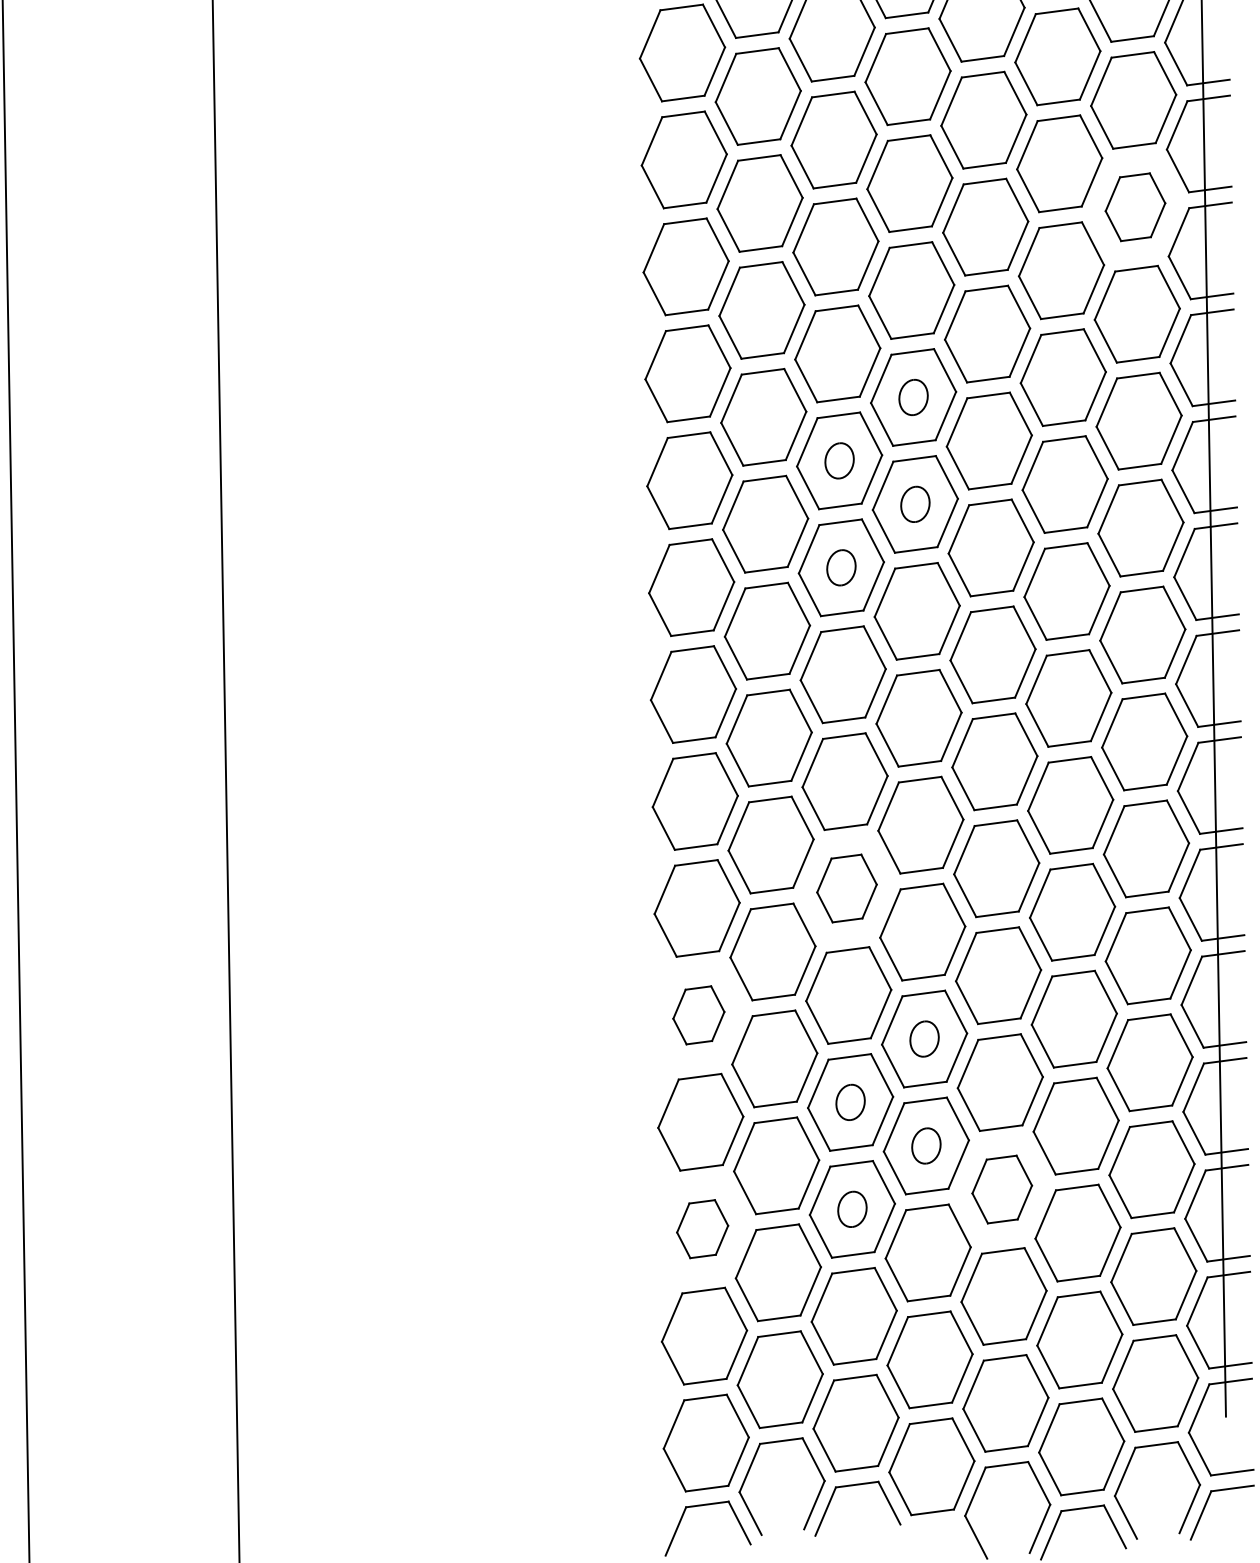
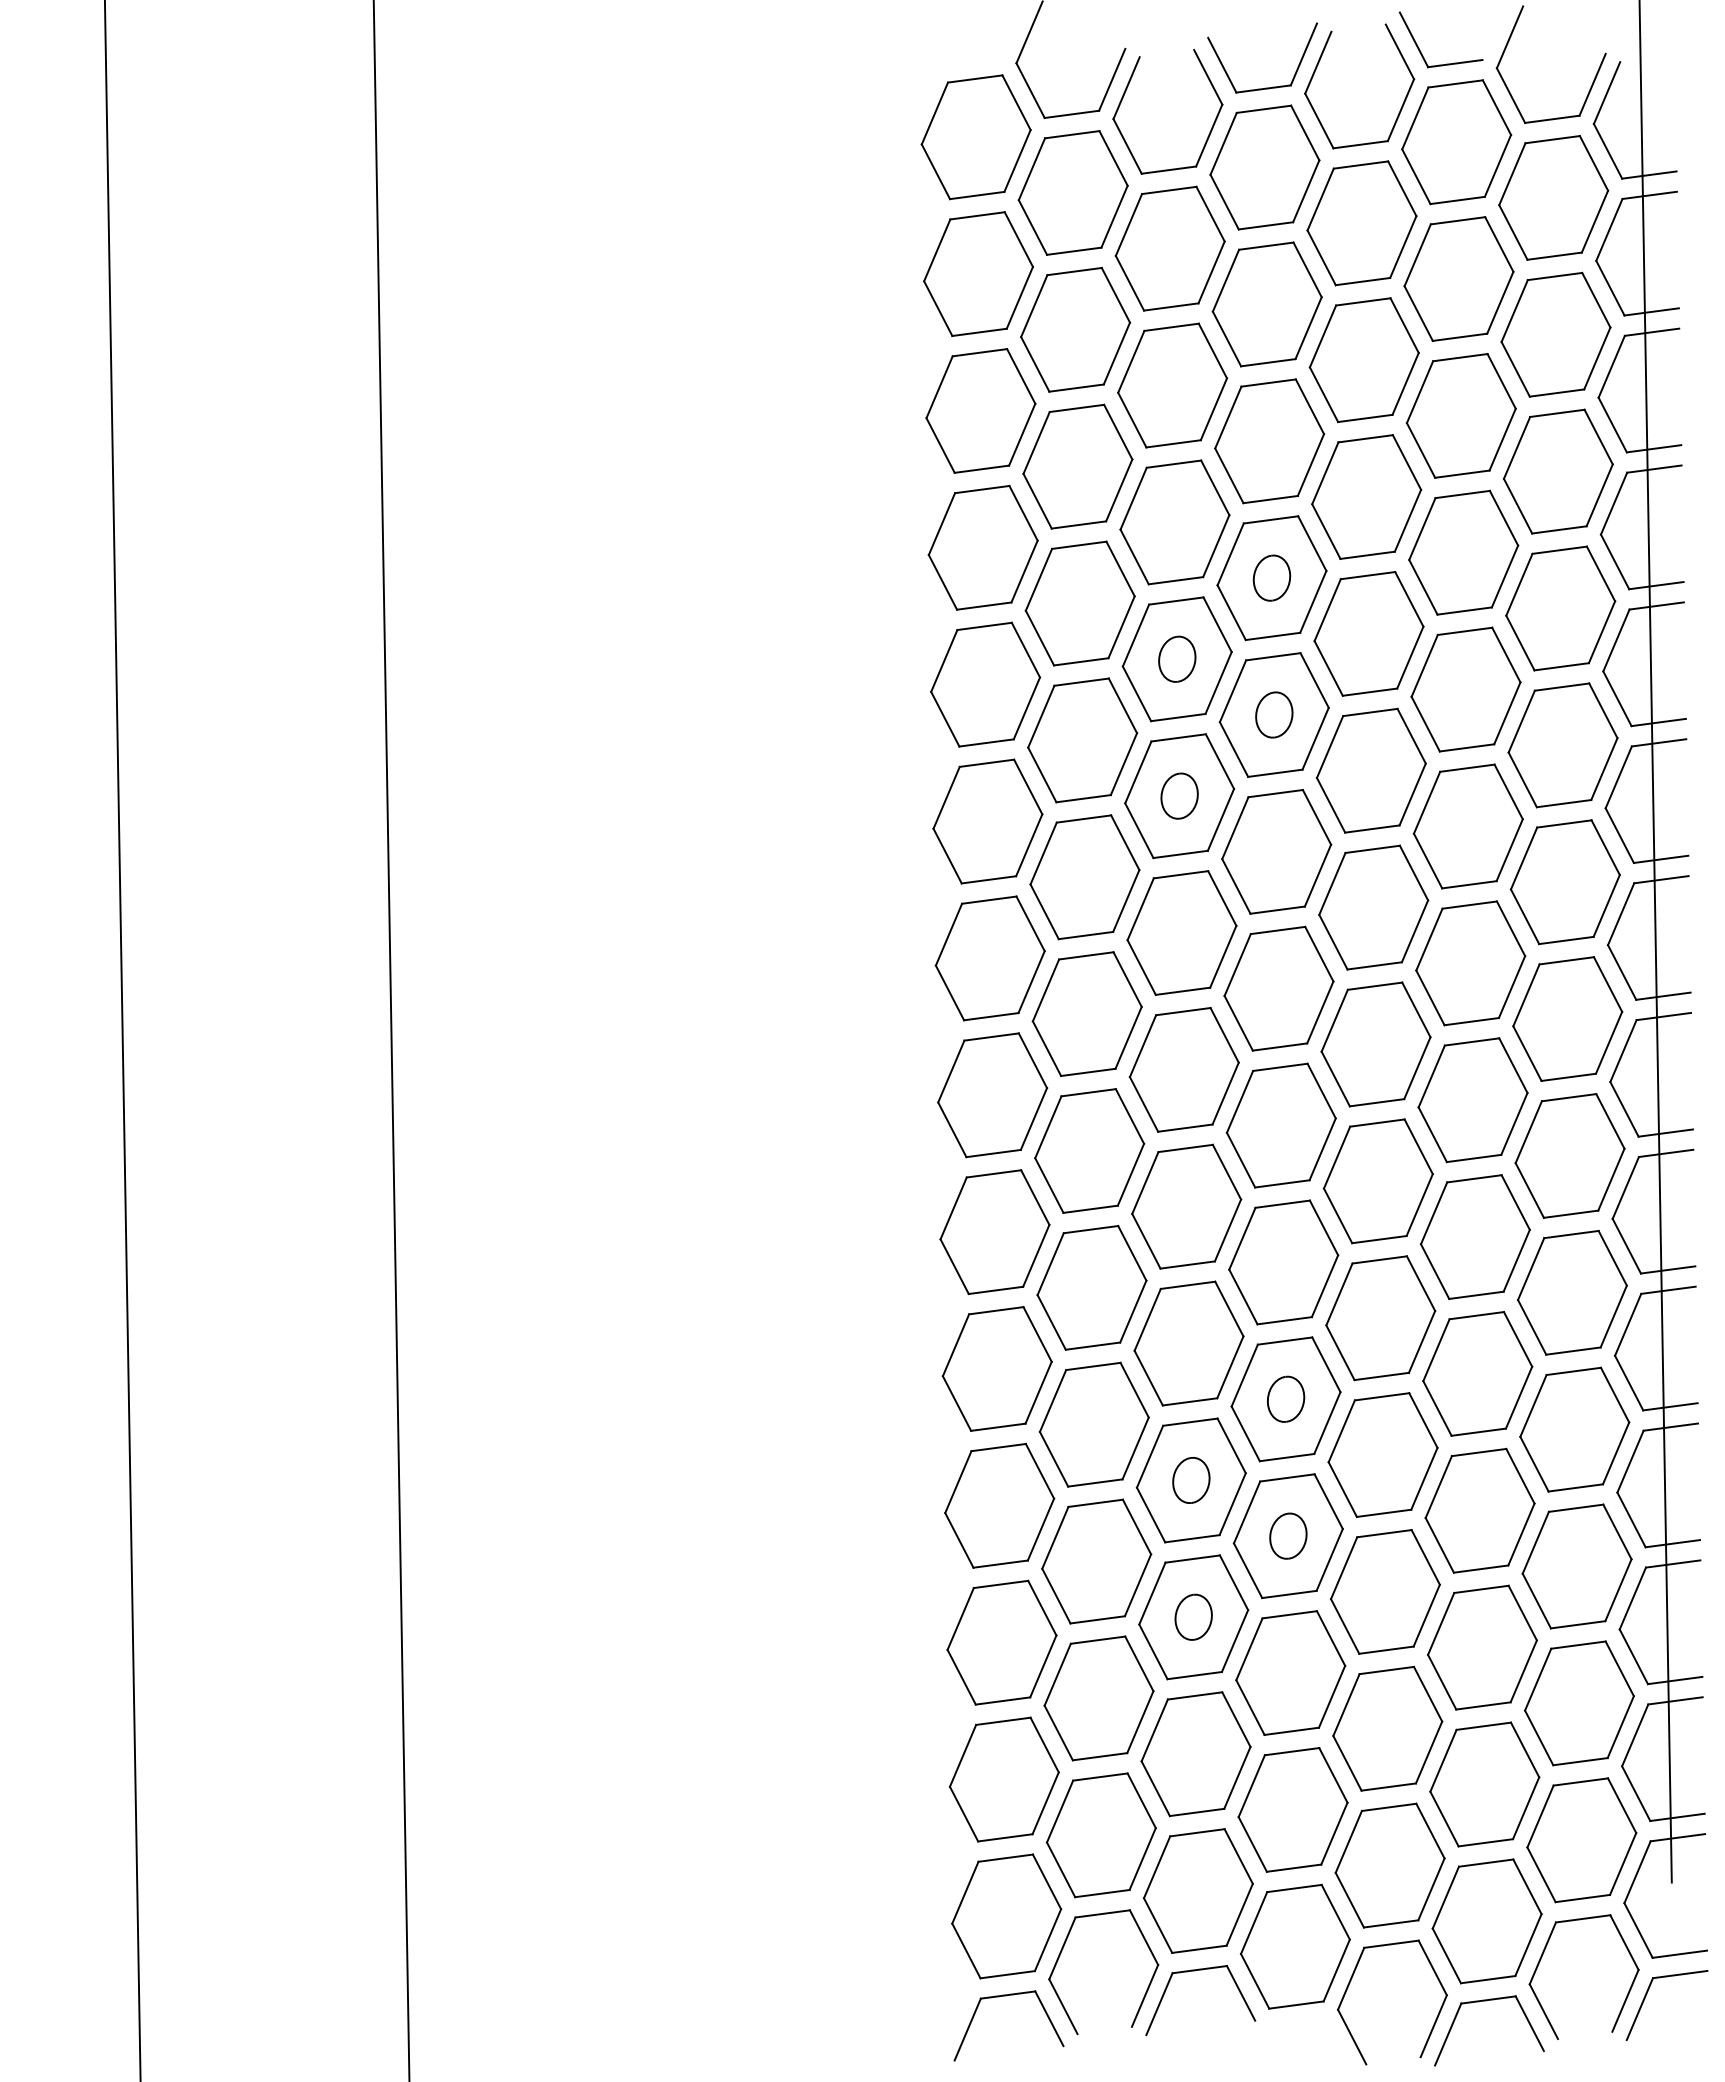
part: (1135, 207) -> (1555, 334), size x1.43
part: (846, 888) -> (1186, 1206), size x1.43
part: (698, 1014) -> (996, 1368), size x1.67
part: (1002, 1189) -> (1385, 1591), size x1.43
part: (702, 1229) -> (1001, 1642), size x1.67

